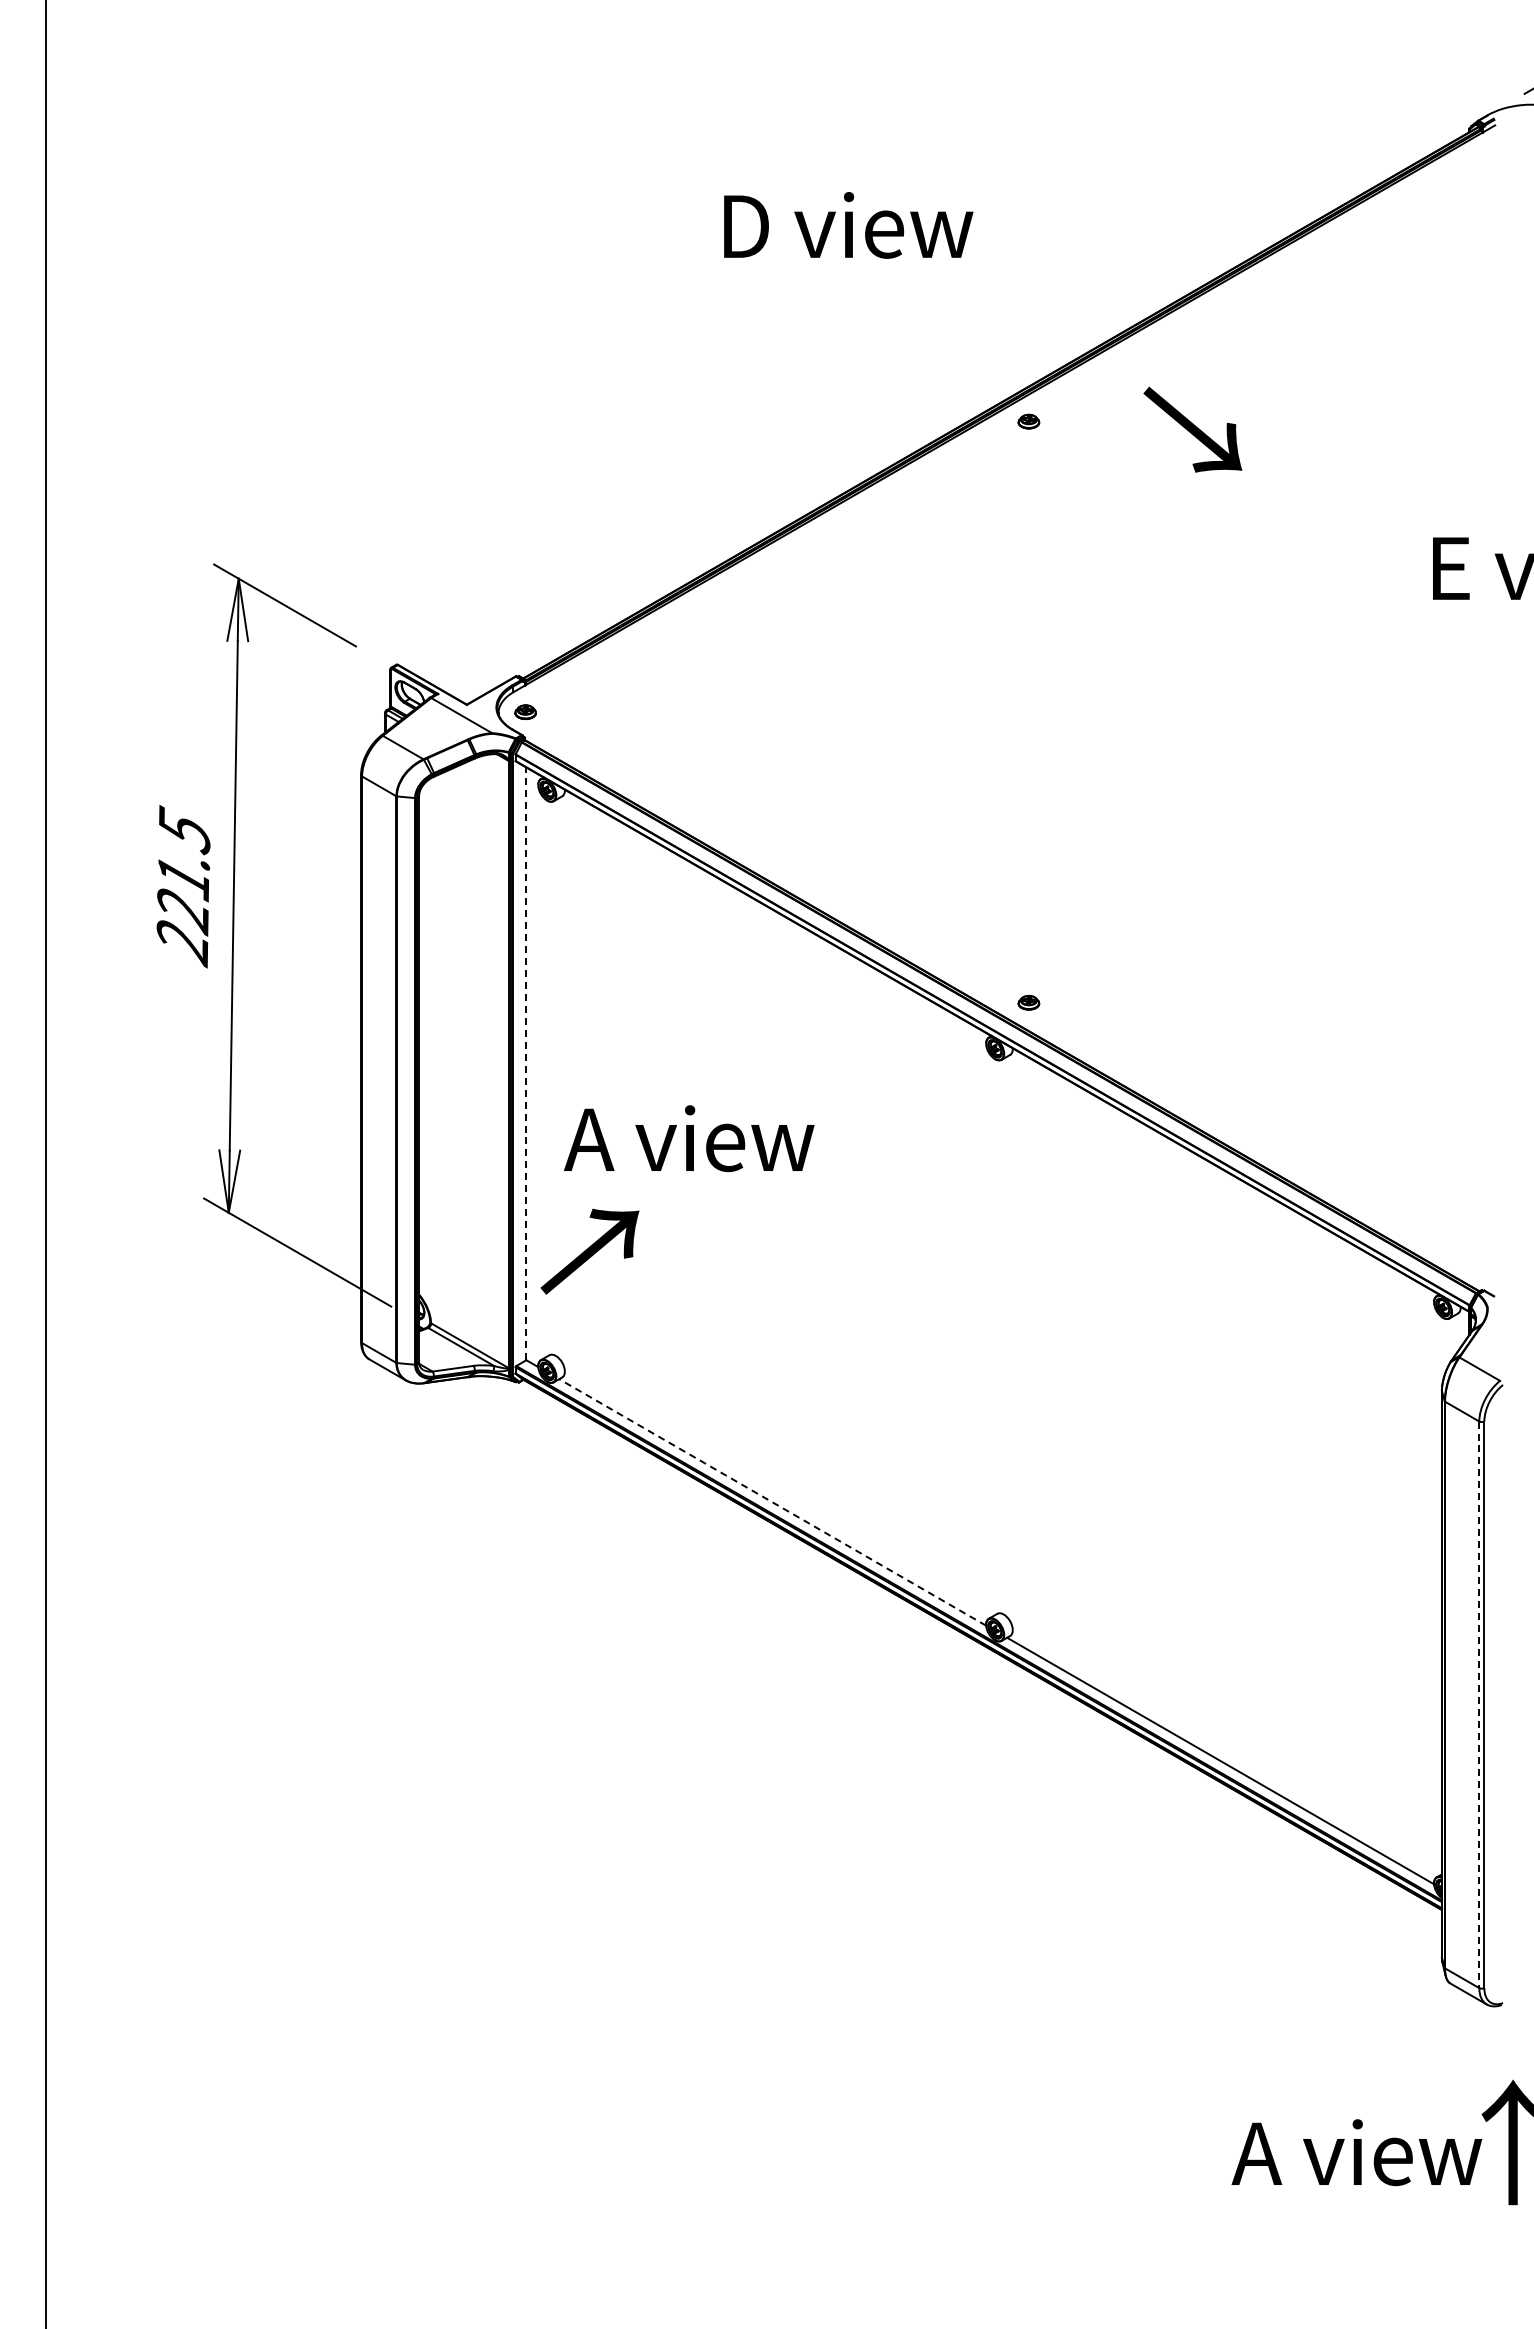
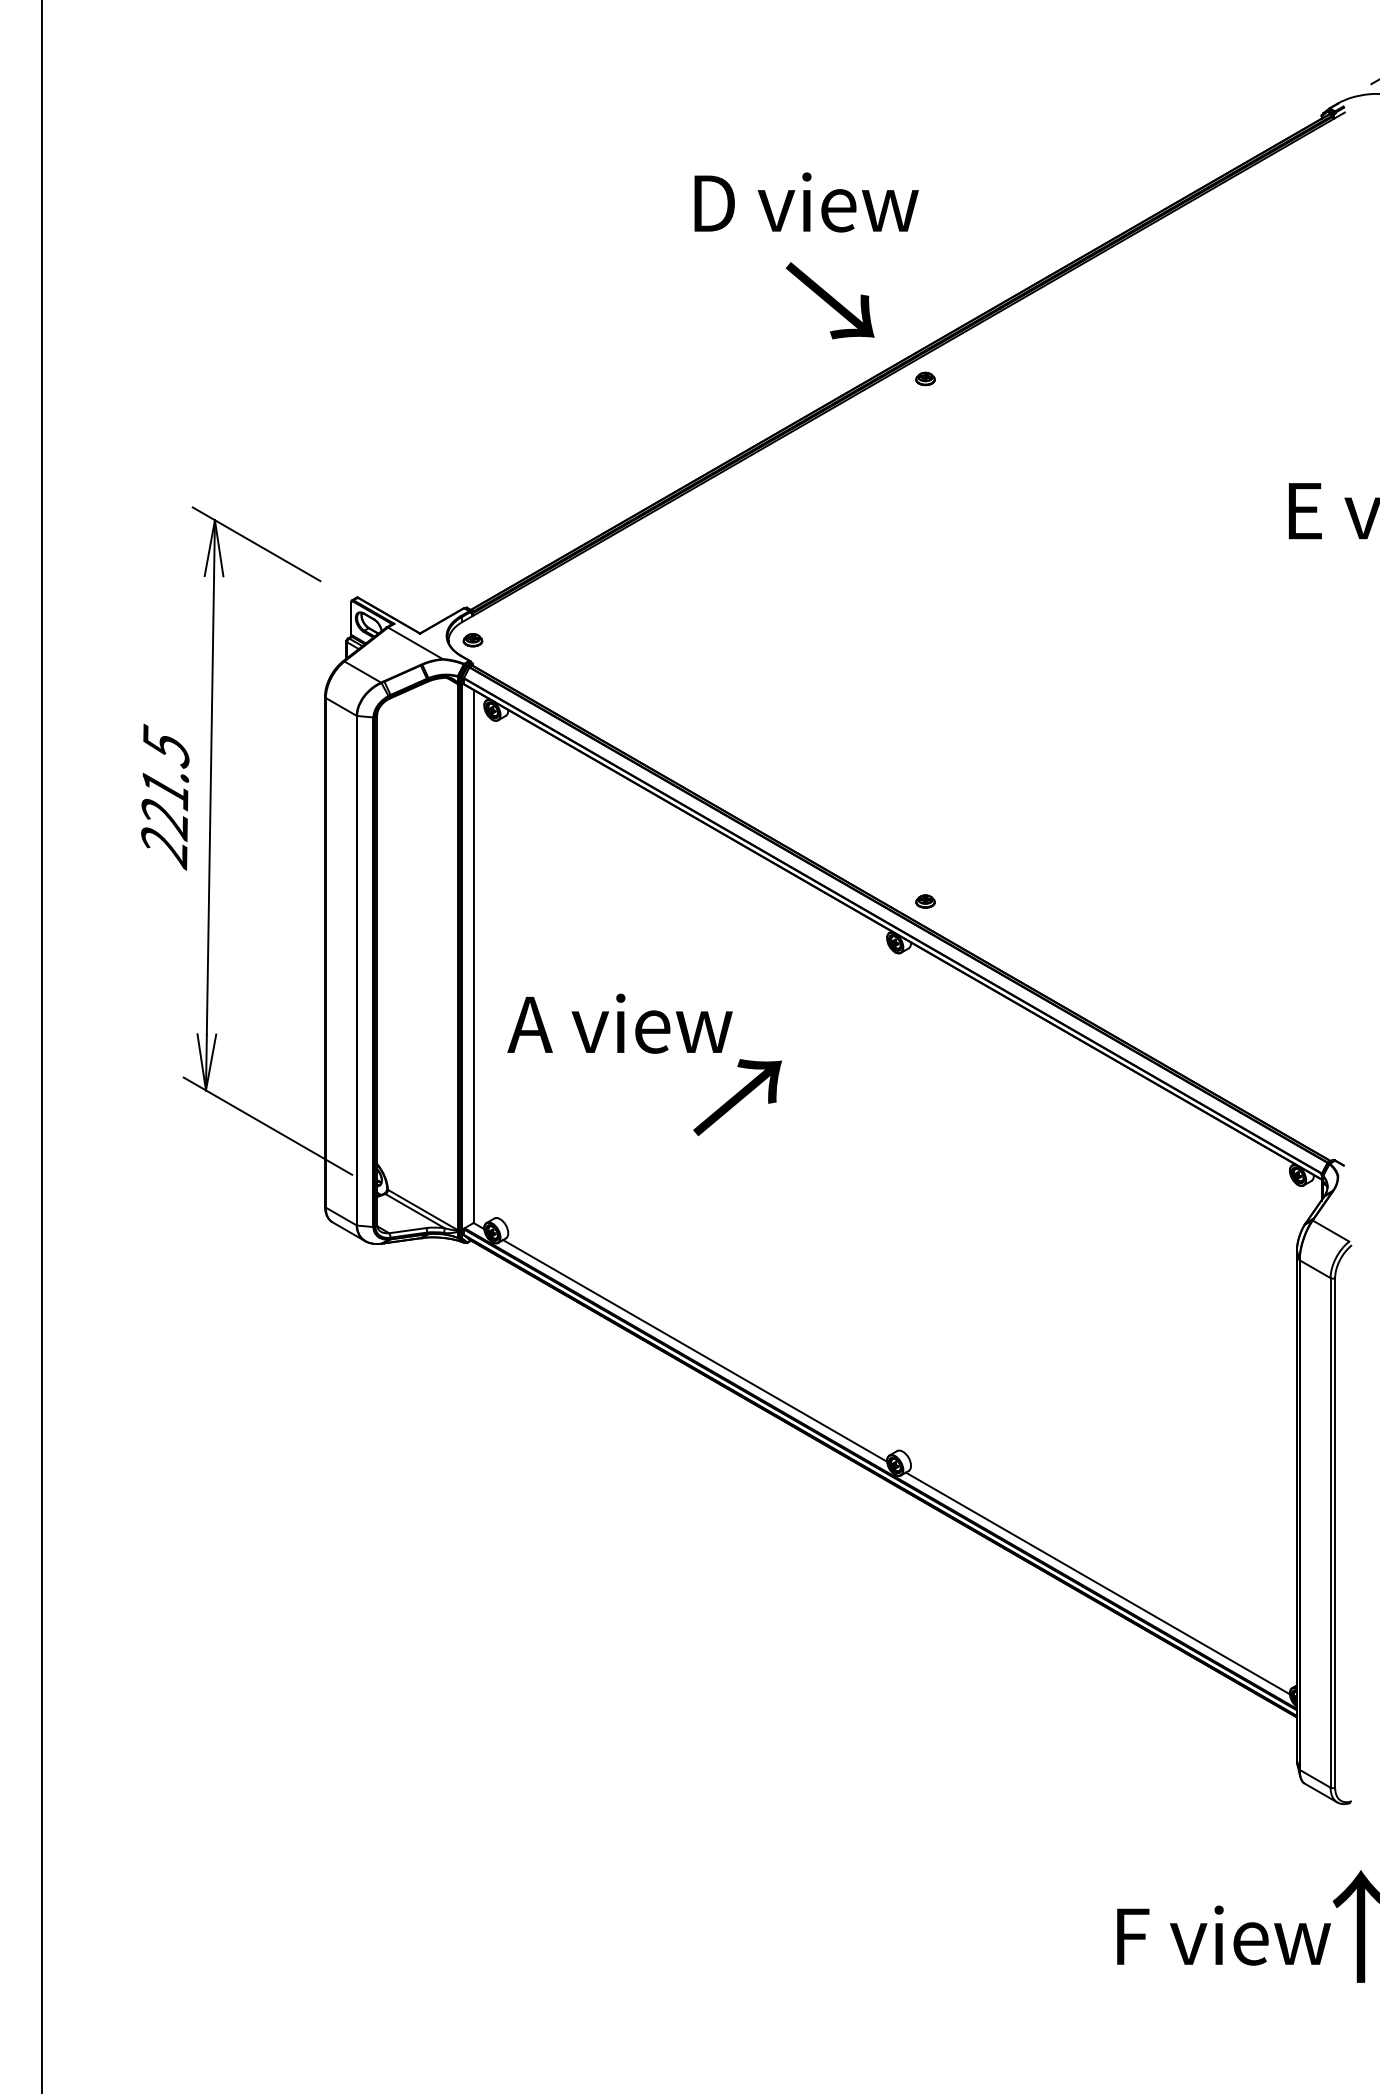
text: (848, 225) -> (806, 202), moved
text: (1192, 429) -> (829, 300), moved
line: (526, 1063) -> (473, 956), dashed -> solid
text: (589, 1251) -> (737, 1097), moved
line: (772, 1502) -> (694, 1350), dashed -> solid
line: (1479, 1705) -> (1330, 1533), dashed -> solid
text: (1356, 2152) -> (1220, 1935), A view -> F view

